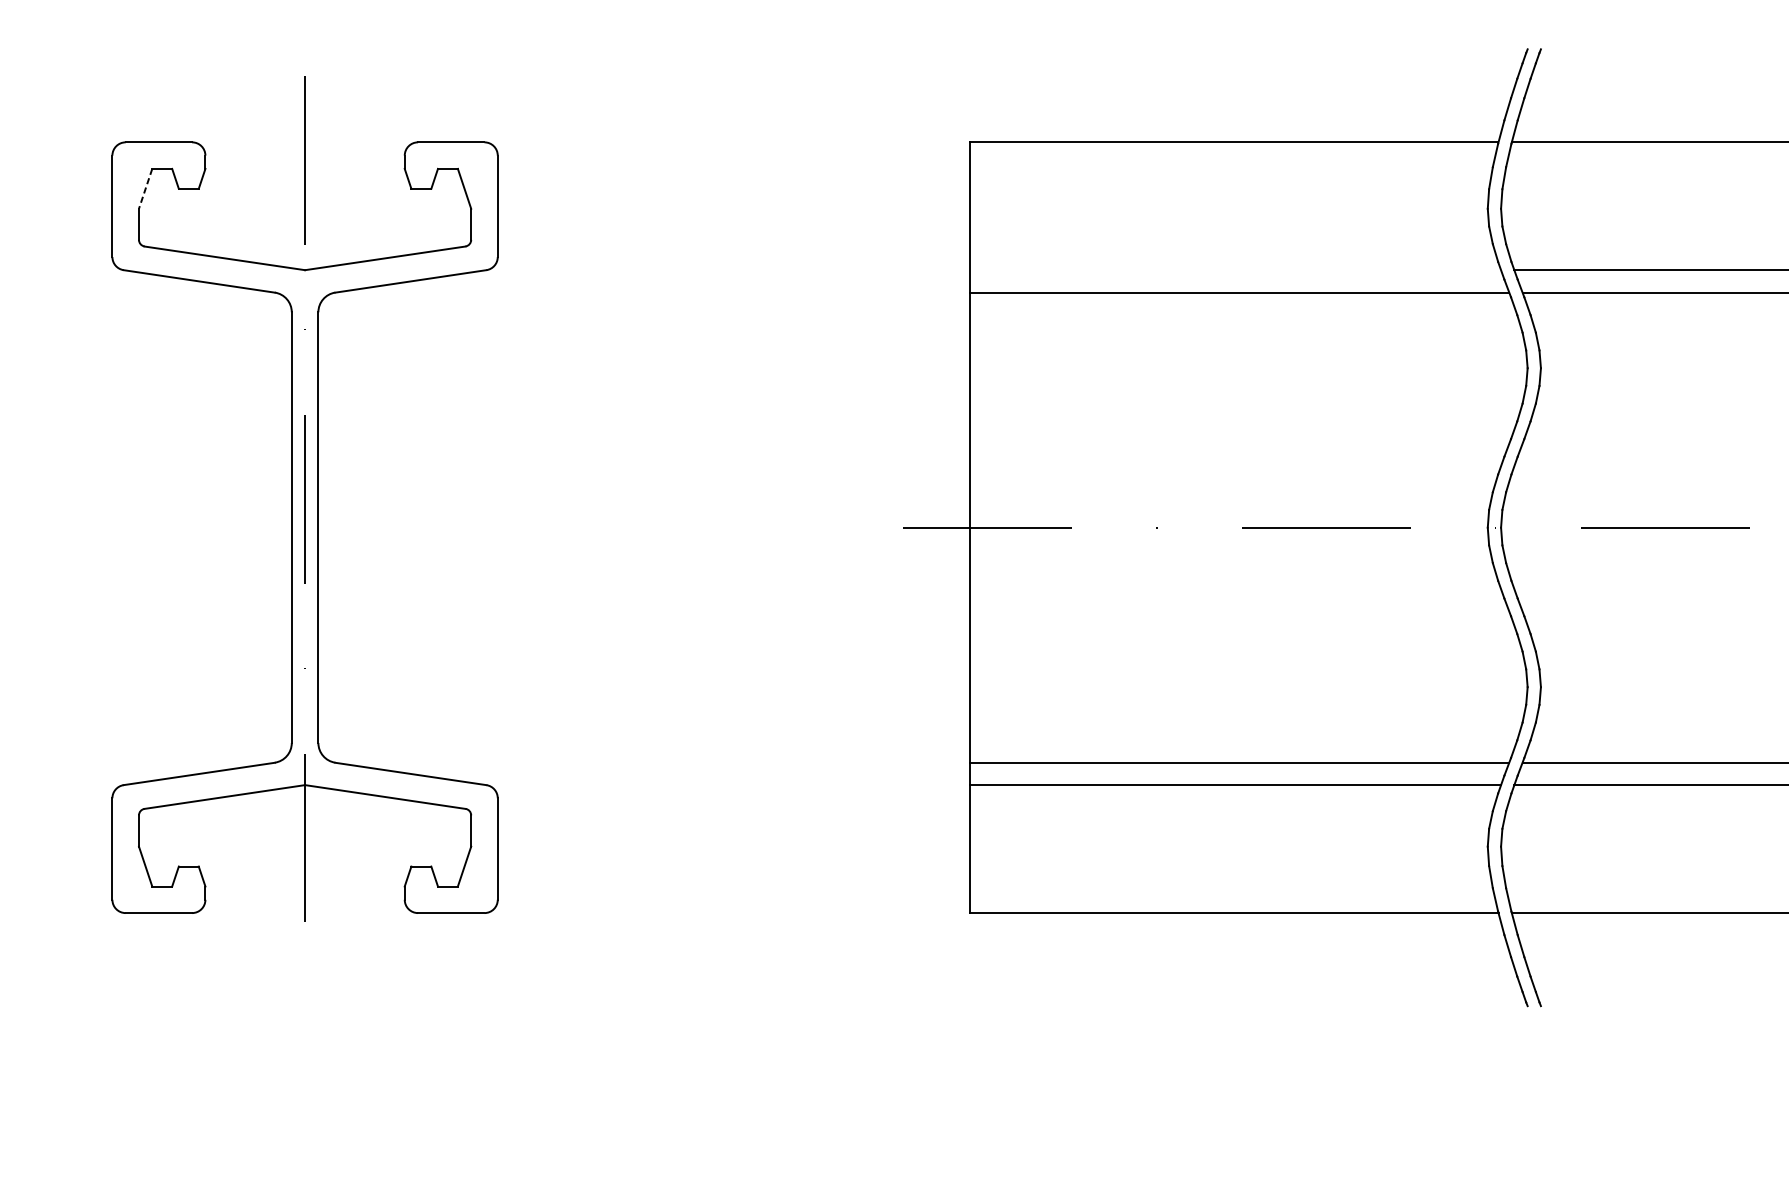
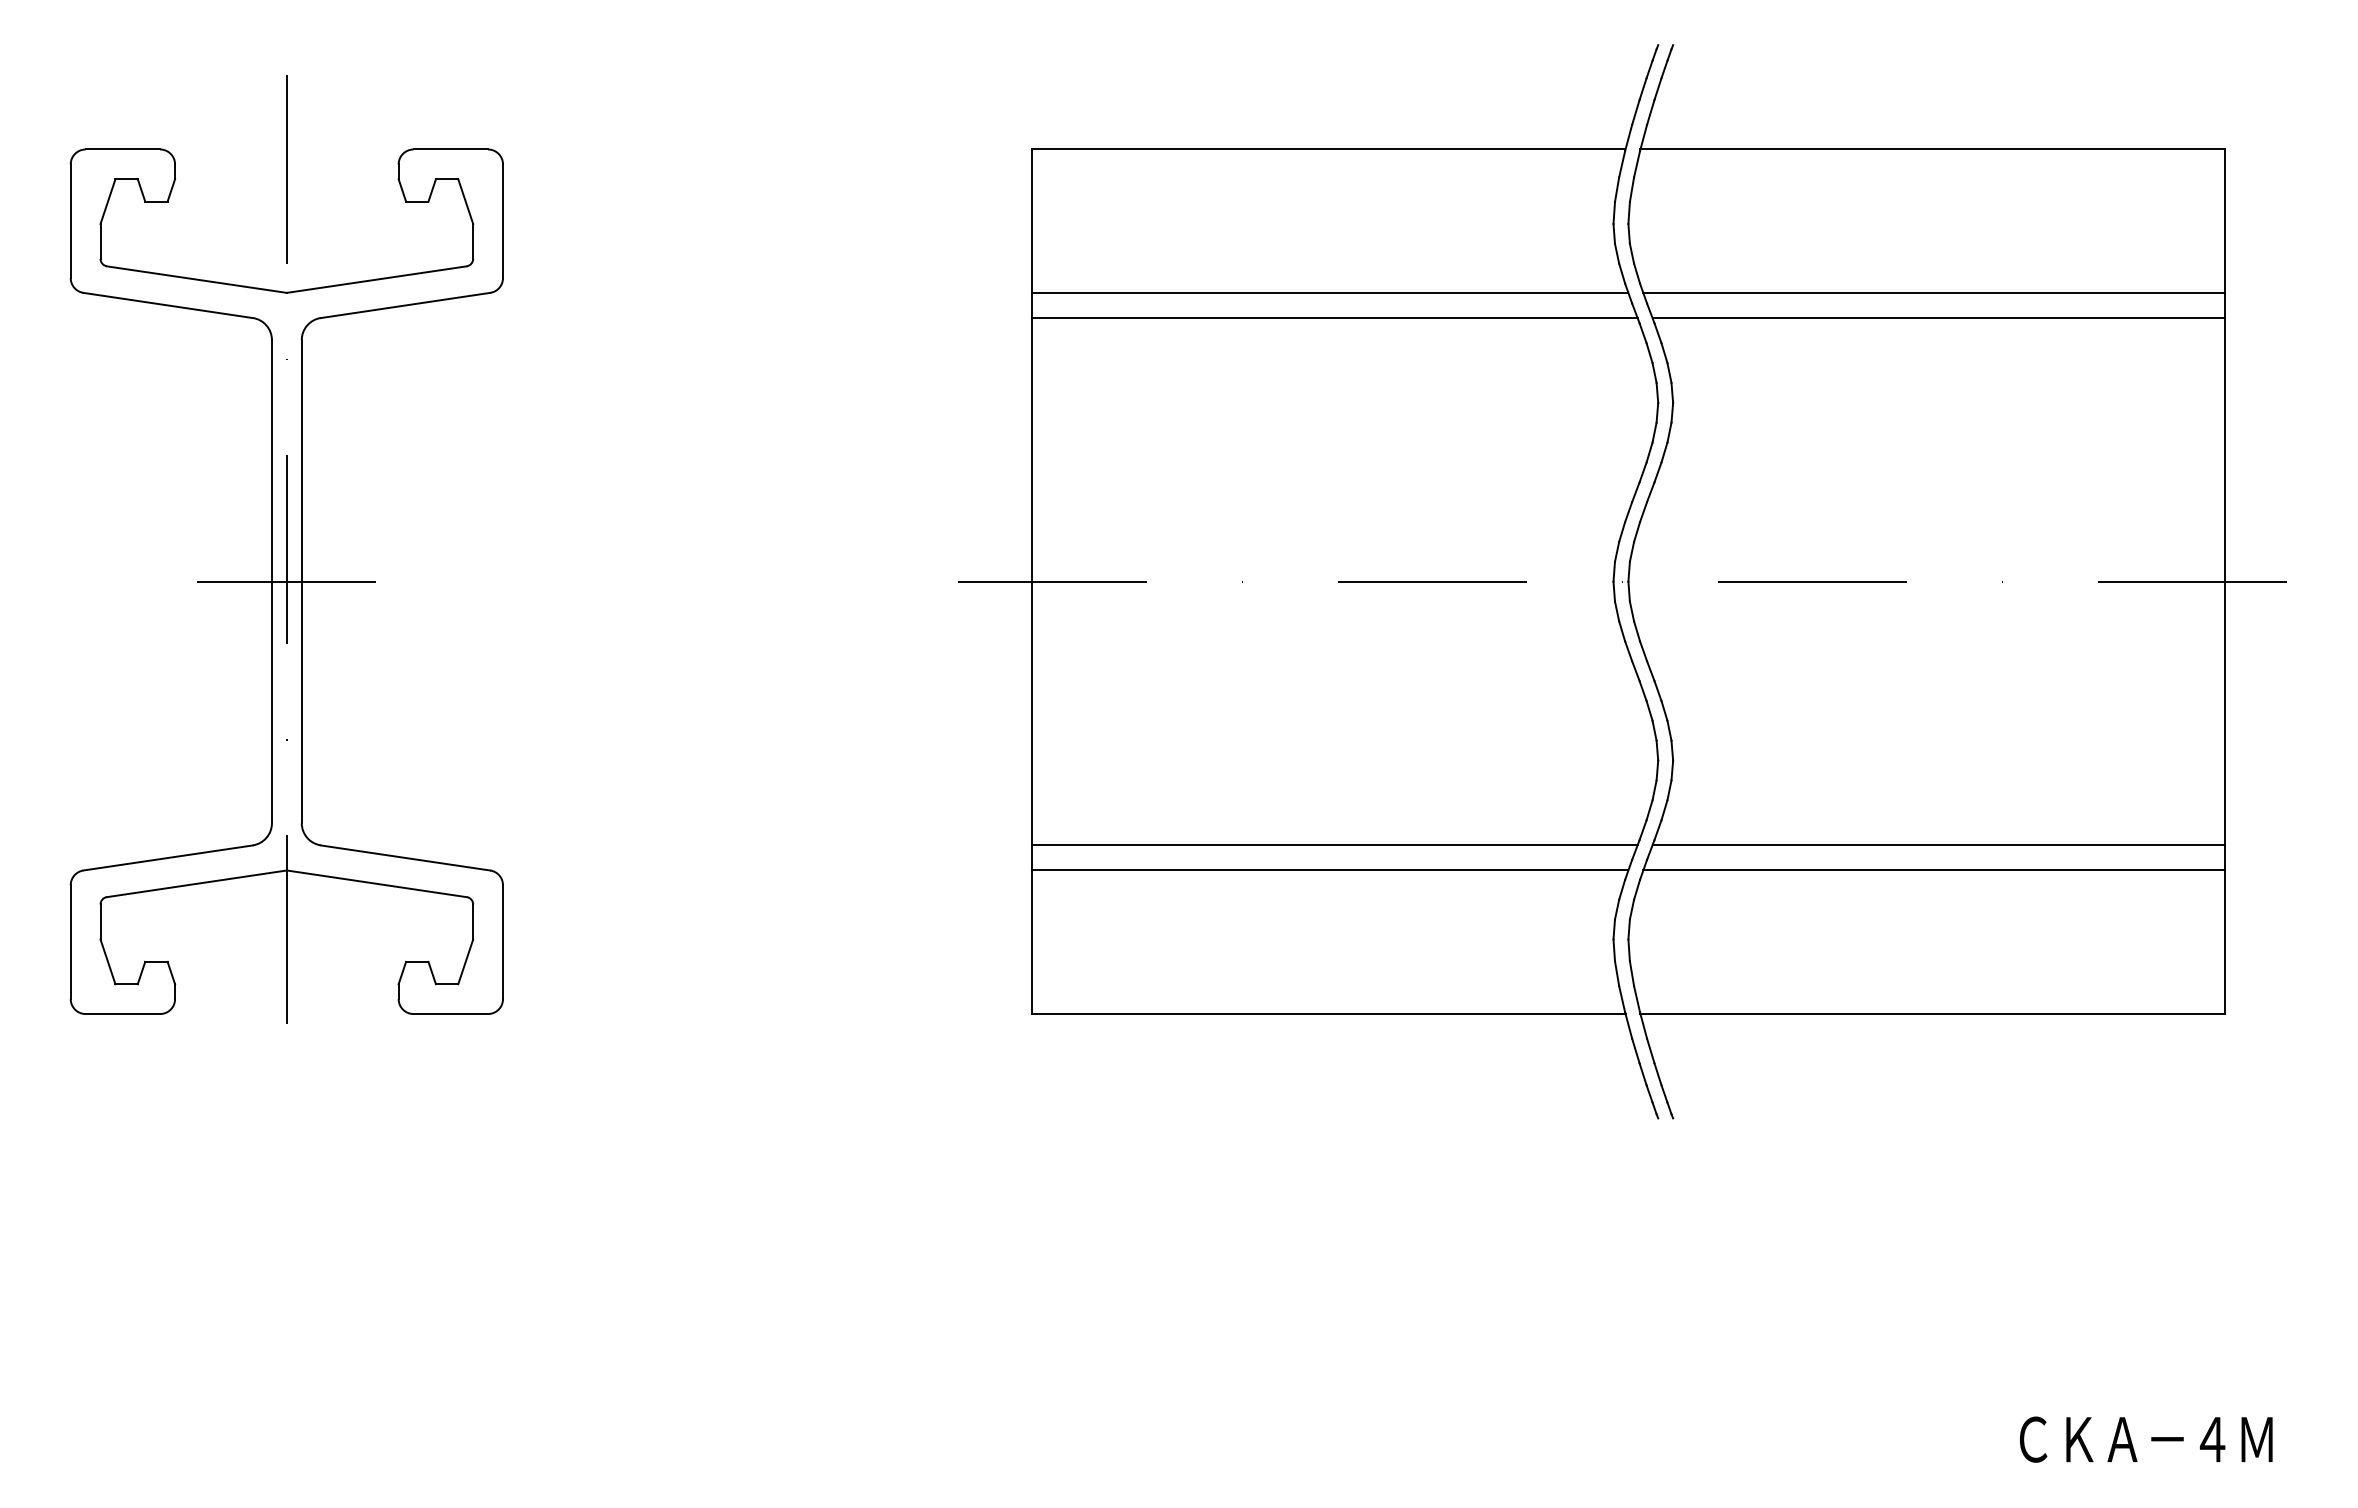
line: (146, 188) -> (108, 201), dashed -> solid
line: (1235, 269) -> (1330, 292), added
line: (304, 527) -> (286, 581), added

